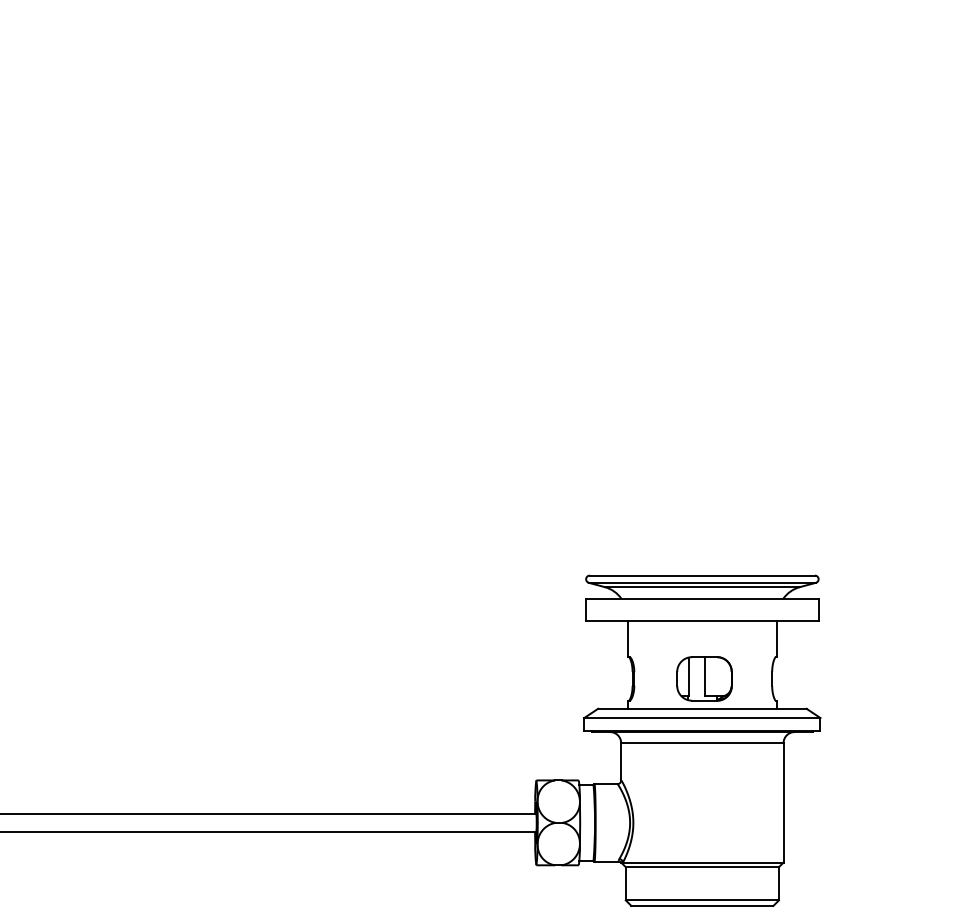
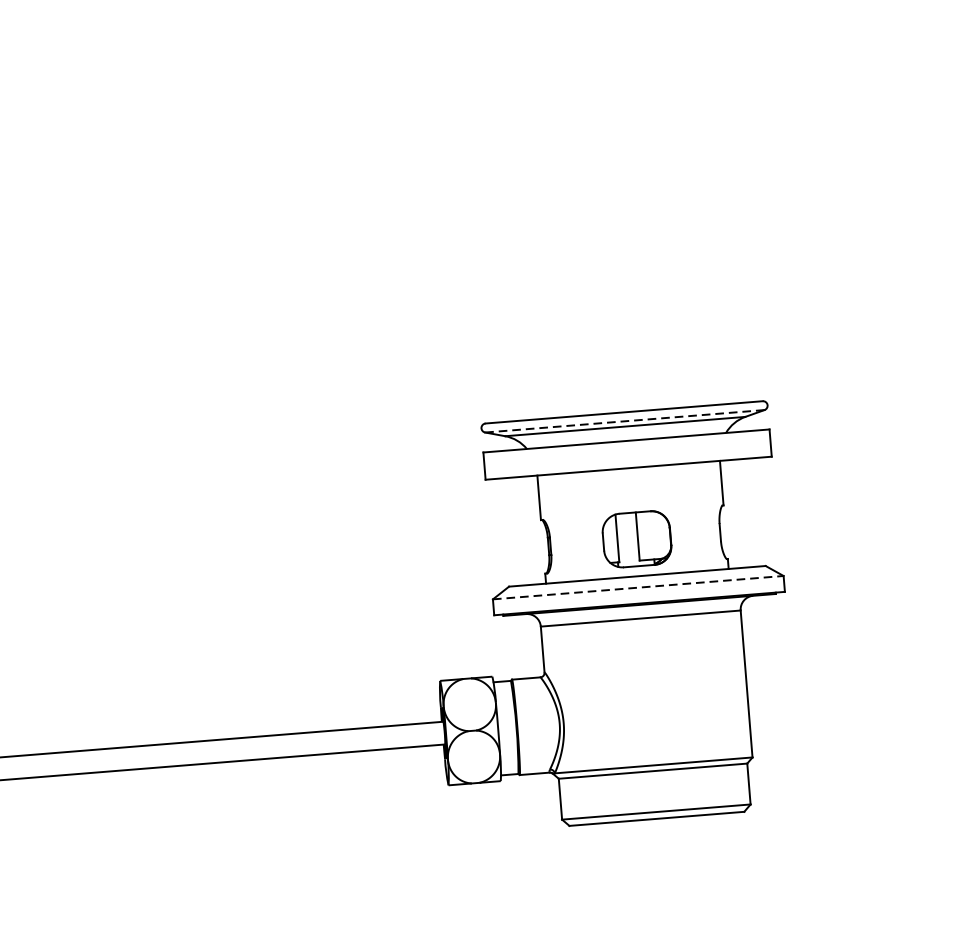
line: (702, 582) -> (625, 420), solid -> dashed
line: (702, 718) -> (638, 588), solid -> dashed

